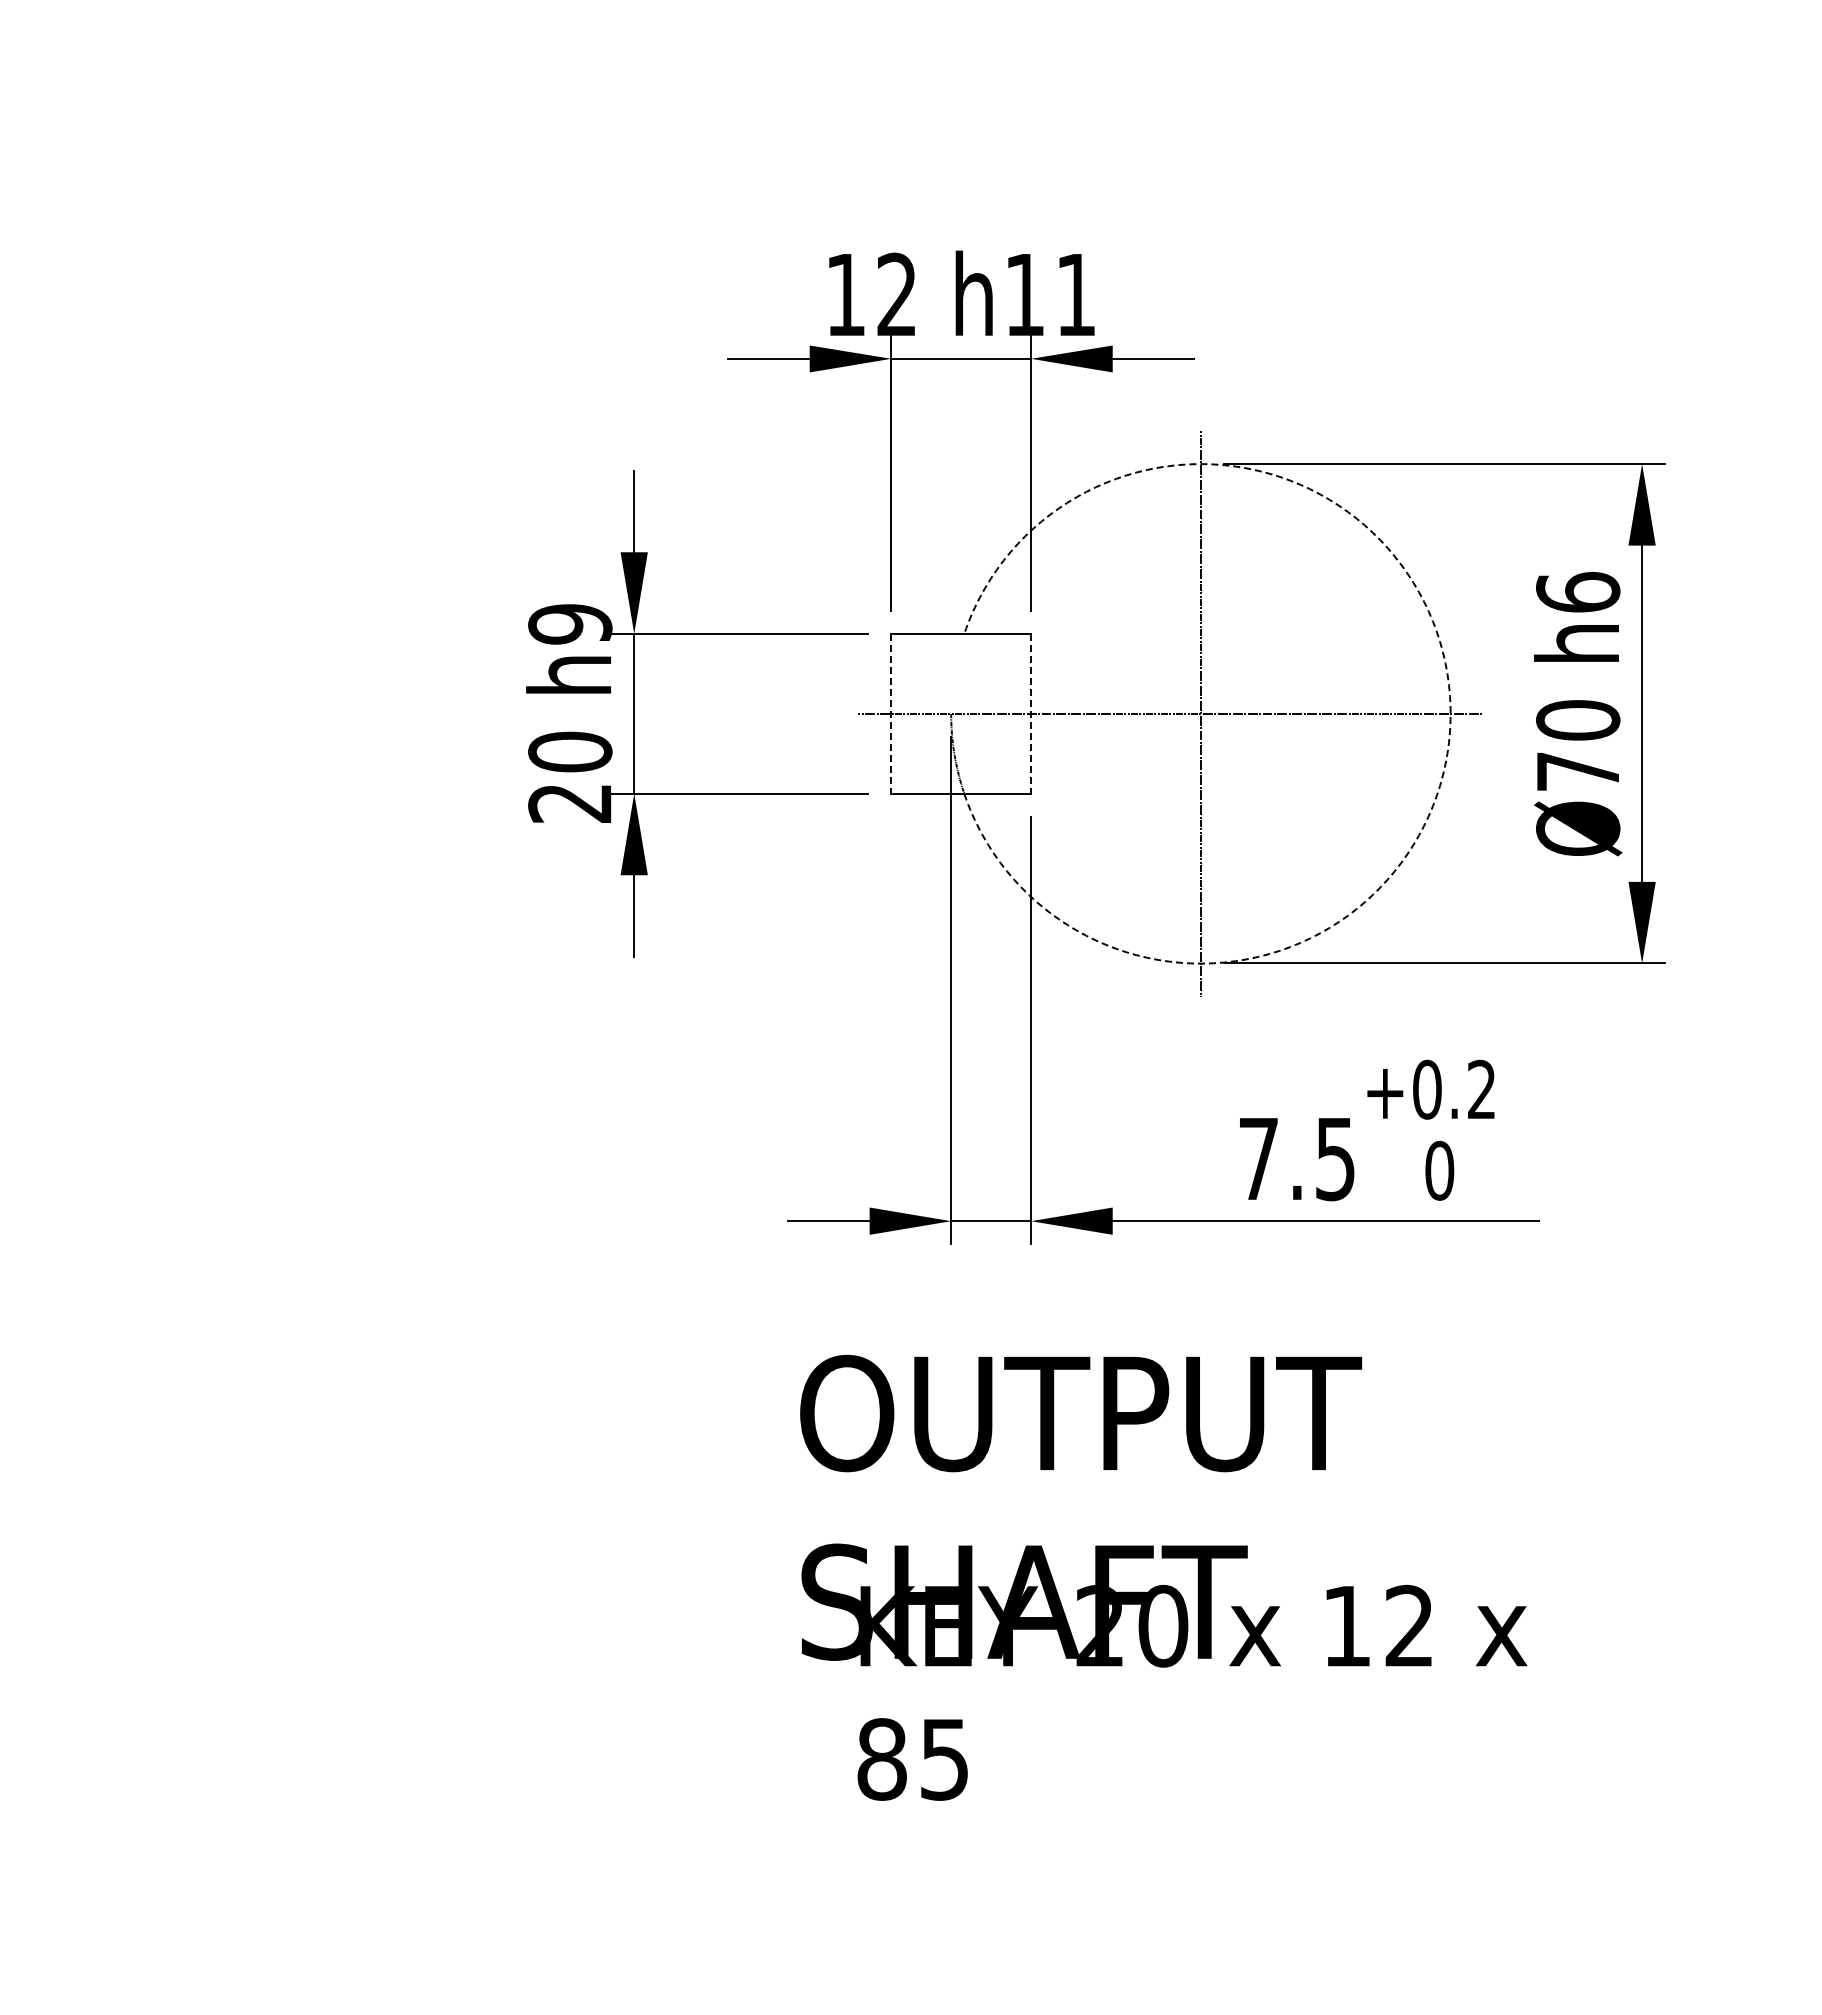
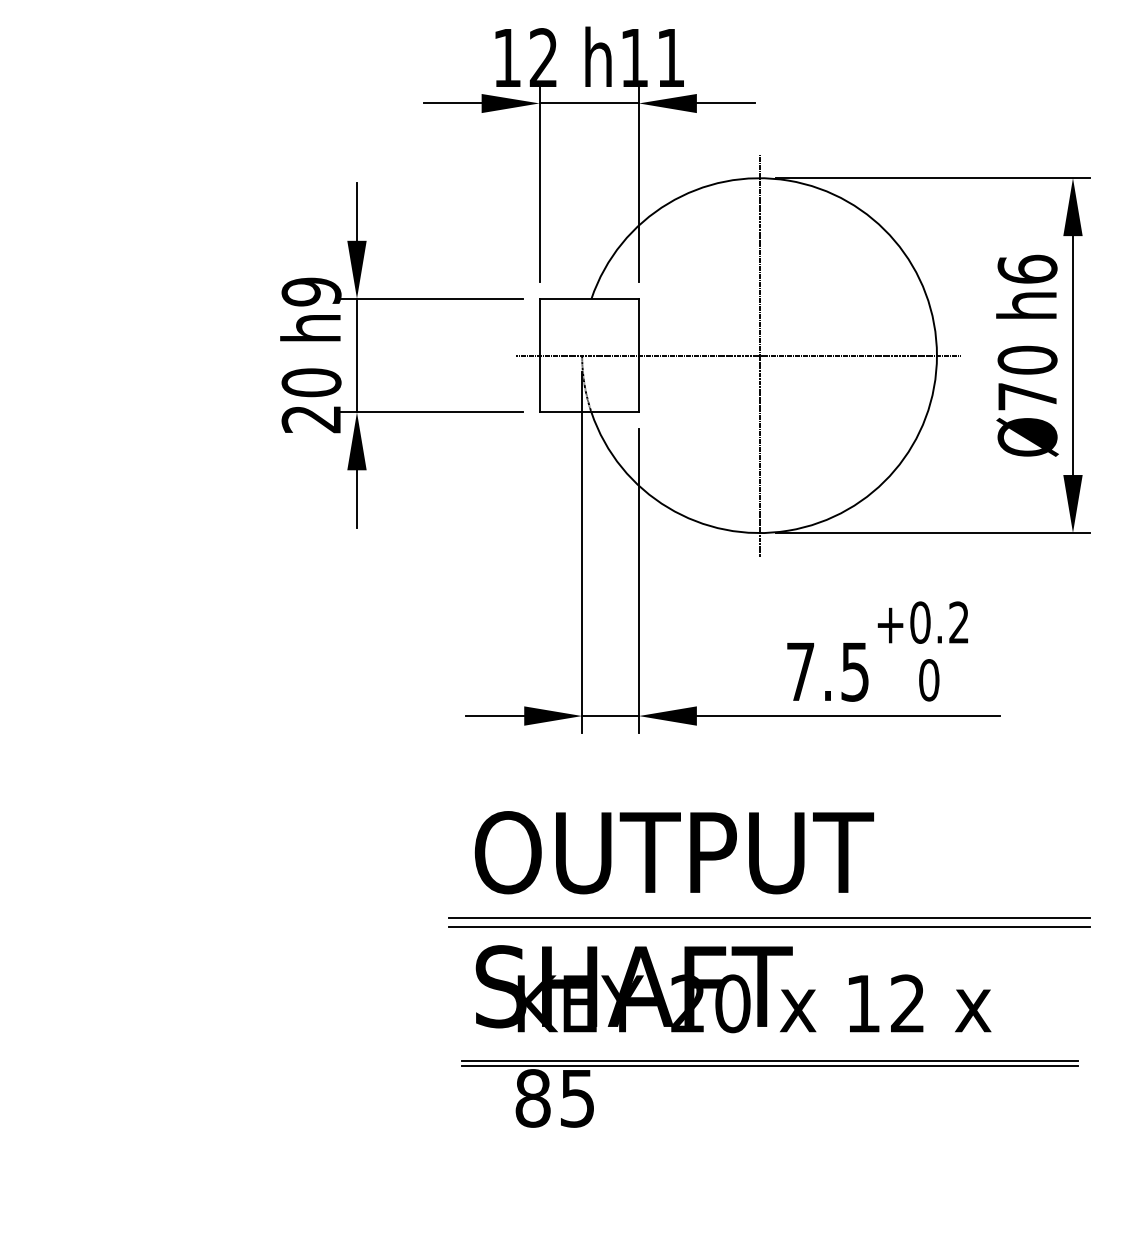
line: (891, 713) -> (539, 355), dashed -> solid
line: (1031, 713) -> (639, 355), dashed -> solid
arc: (1450, 713) -> (936, 355), dashed -> solid
line: (1214, 1505) -> (769, 918), added
line: (1214, 1518) -> (769, 927), added
line: (1215, 1707) -> (769, 1061), added
line: (1215, 1714) -> (769, 1066), added

